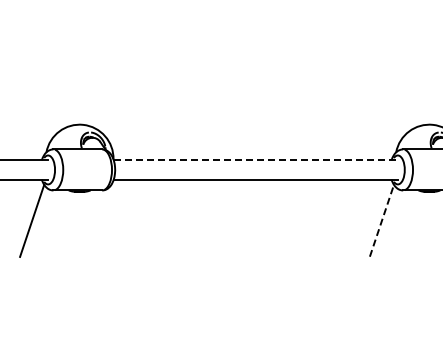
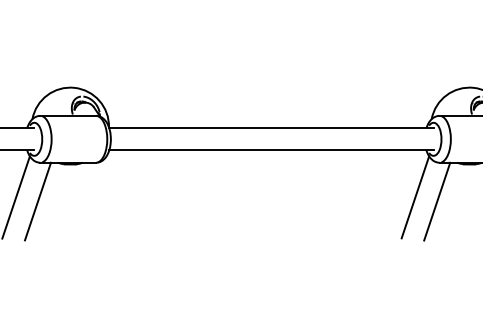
line: (256, 160) -> (272, 128), dashed -> solid
line: (381, 220) -> (414, 197), dashed -> solid
line: (50, 224) -> (37, 201), added
line: (400, 224) -> (436, 201), added

